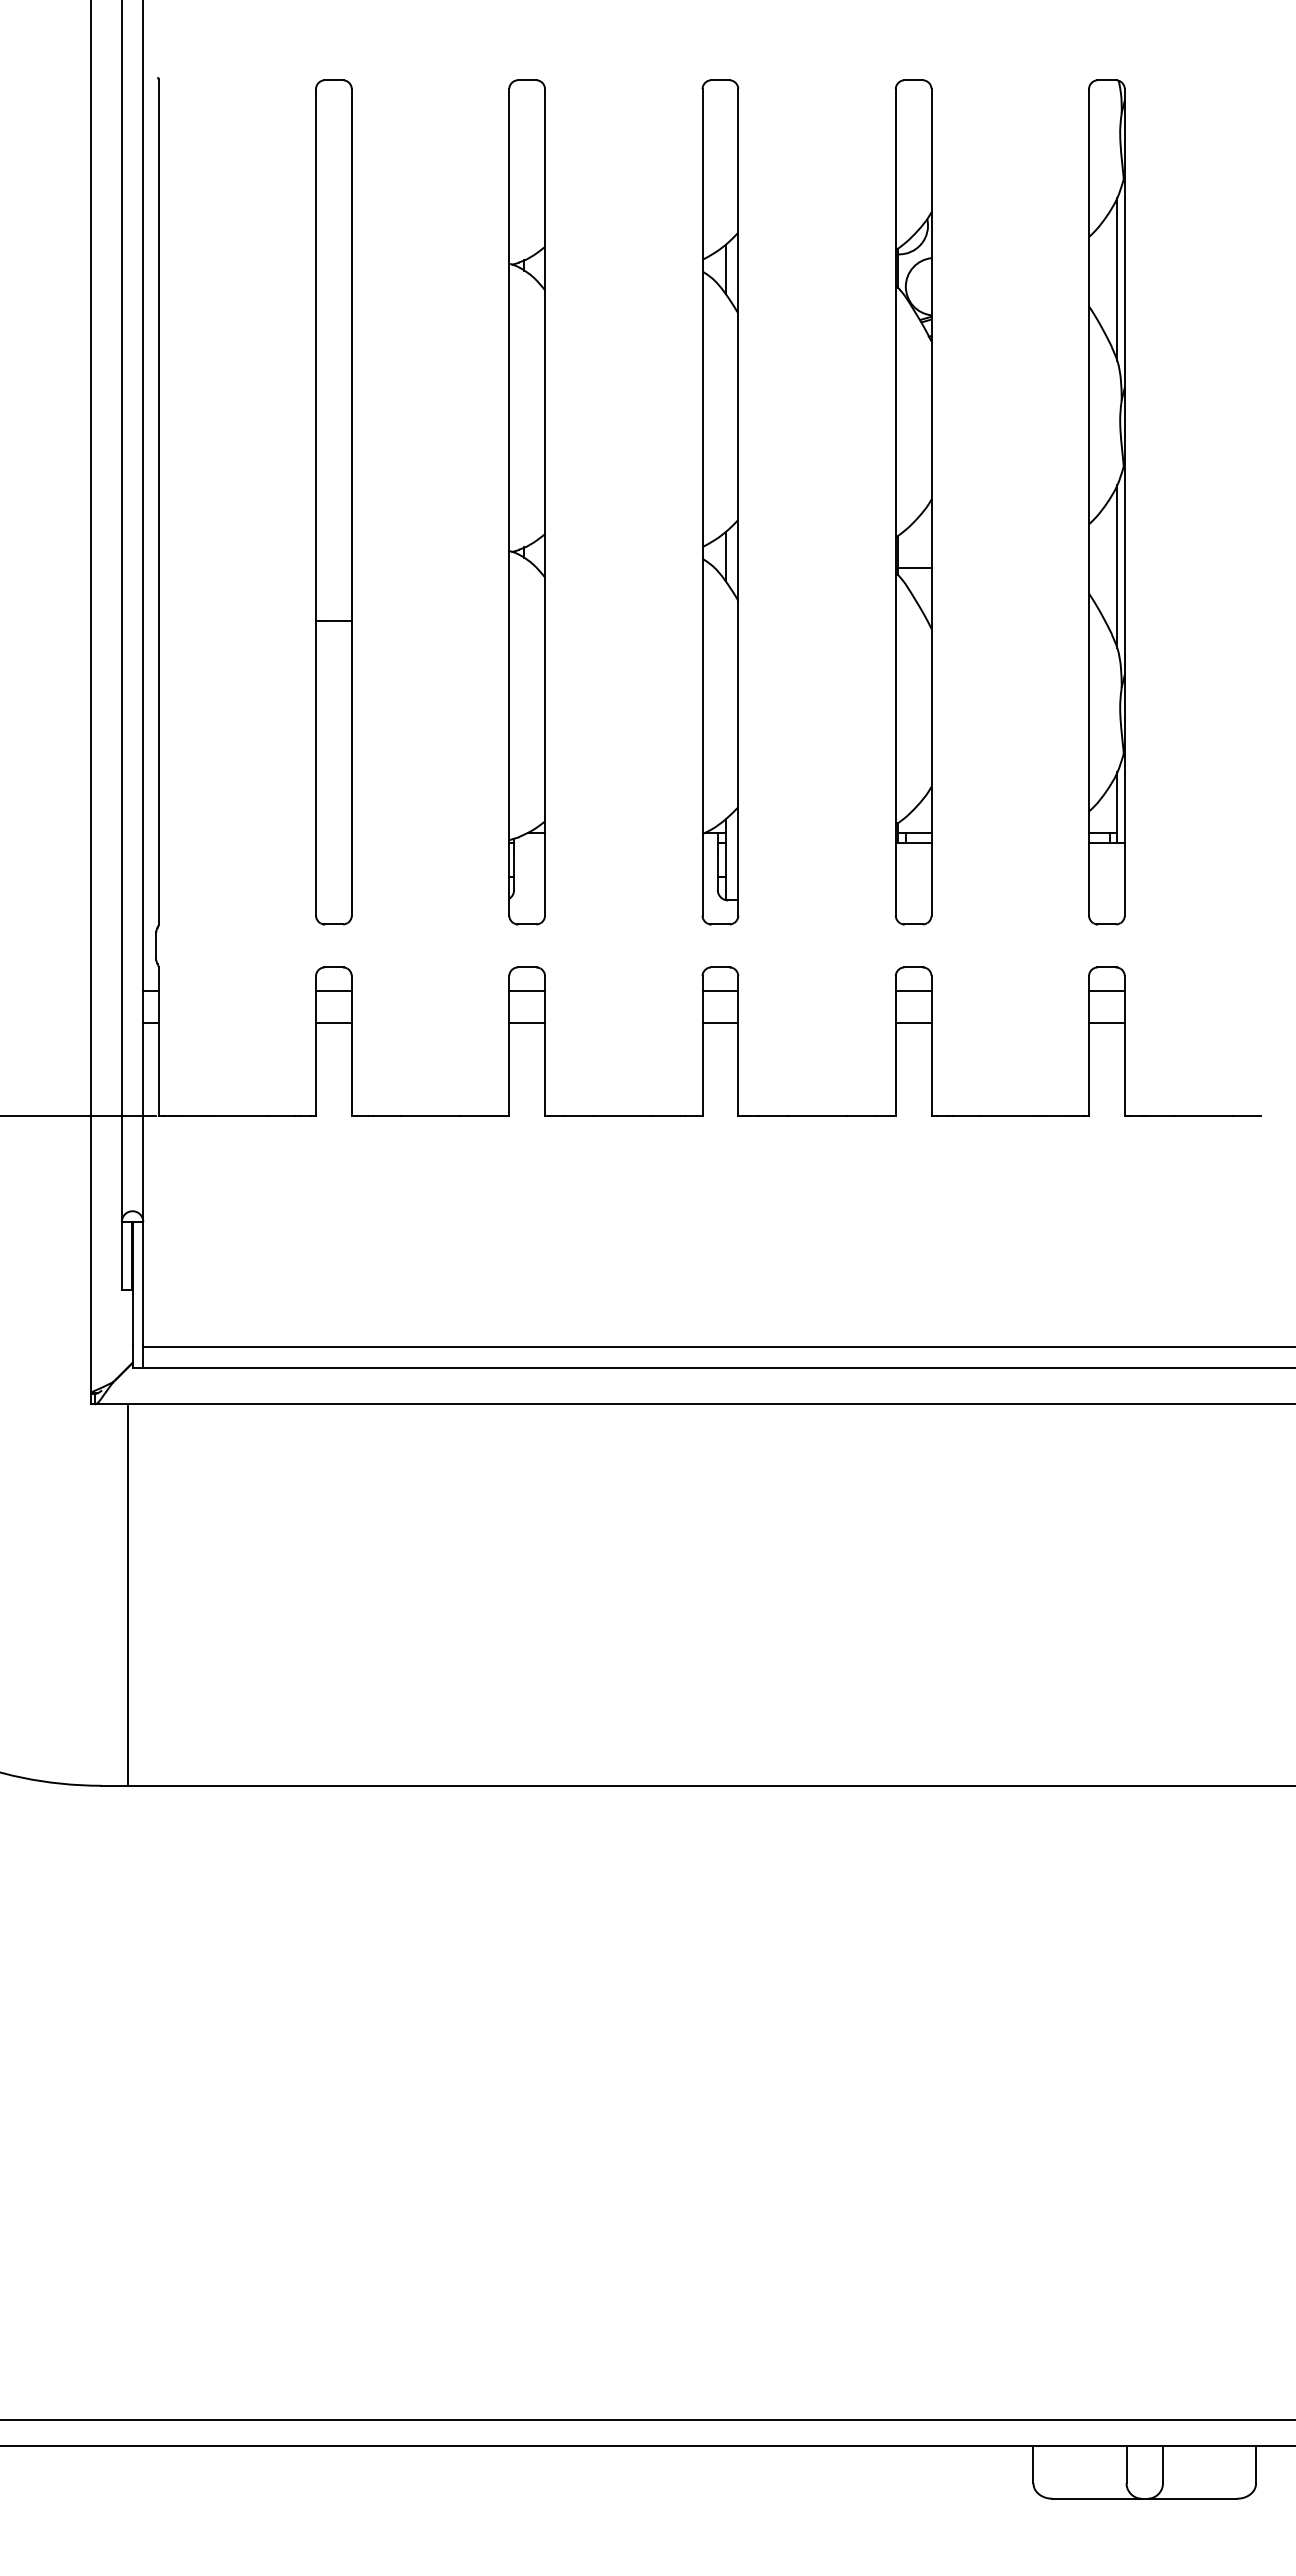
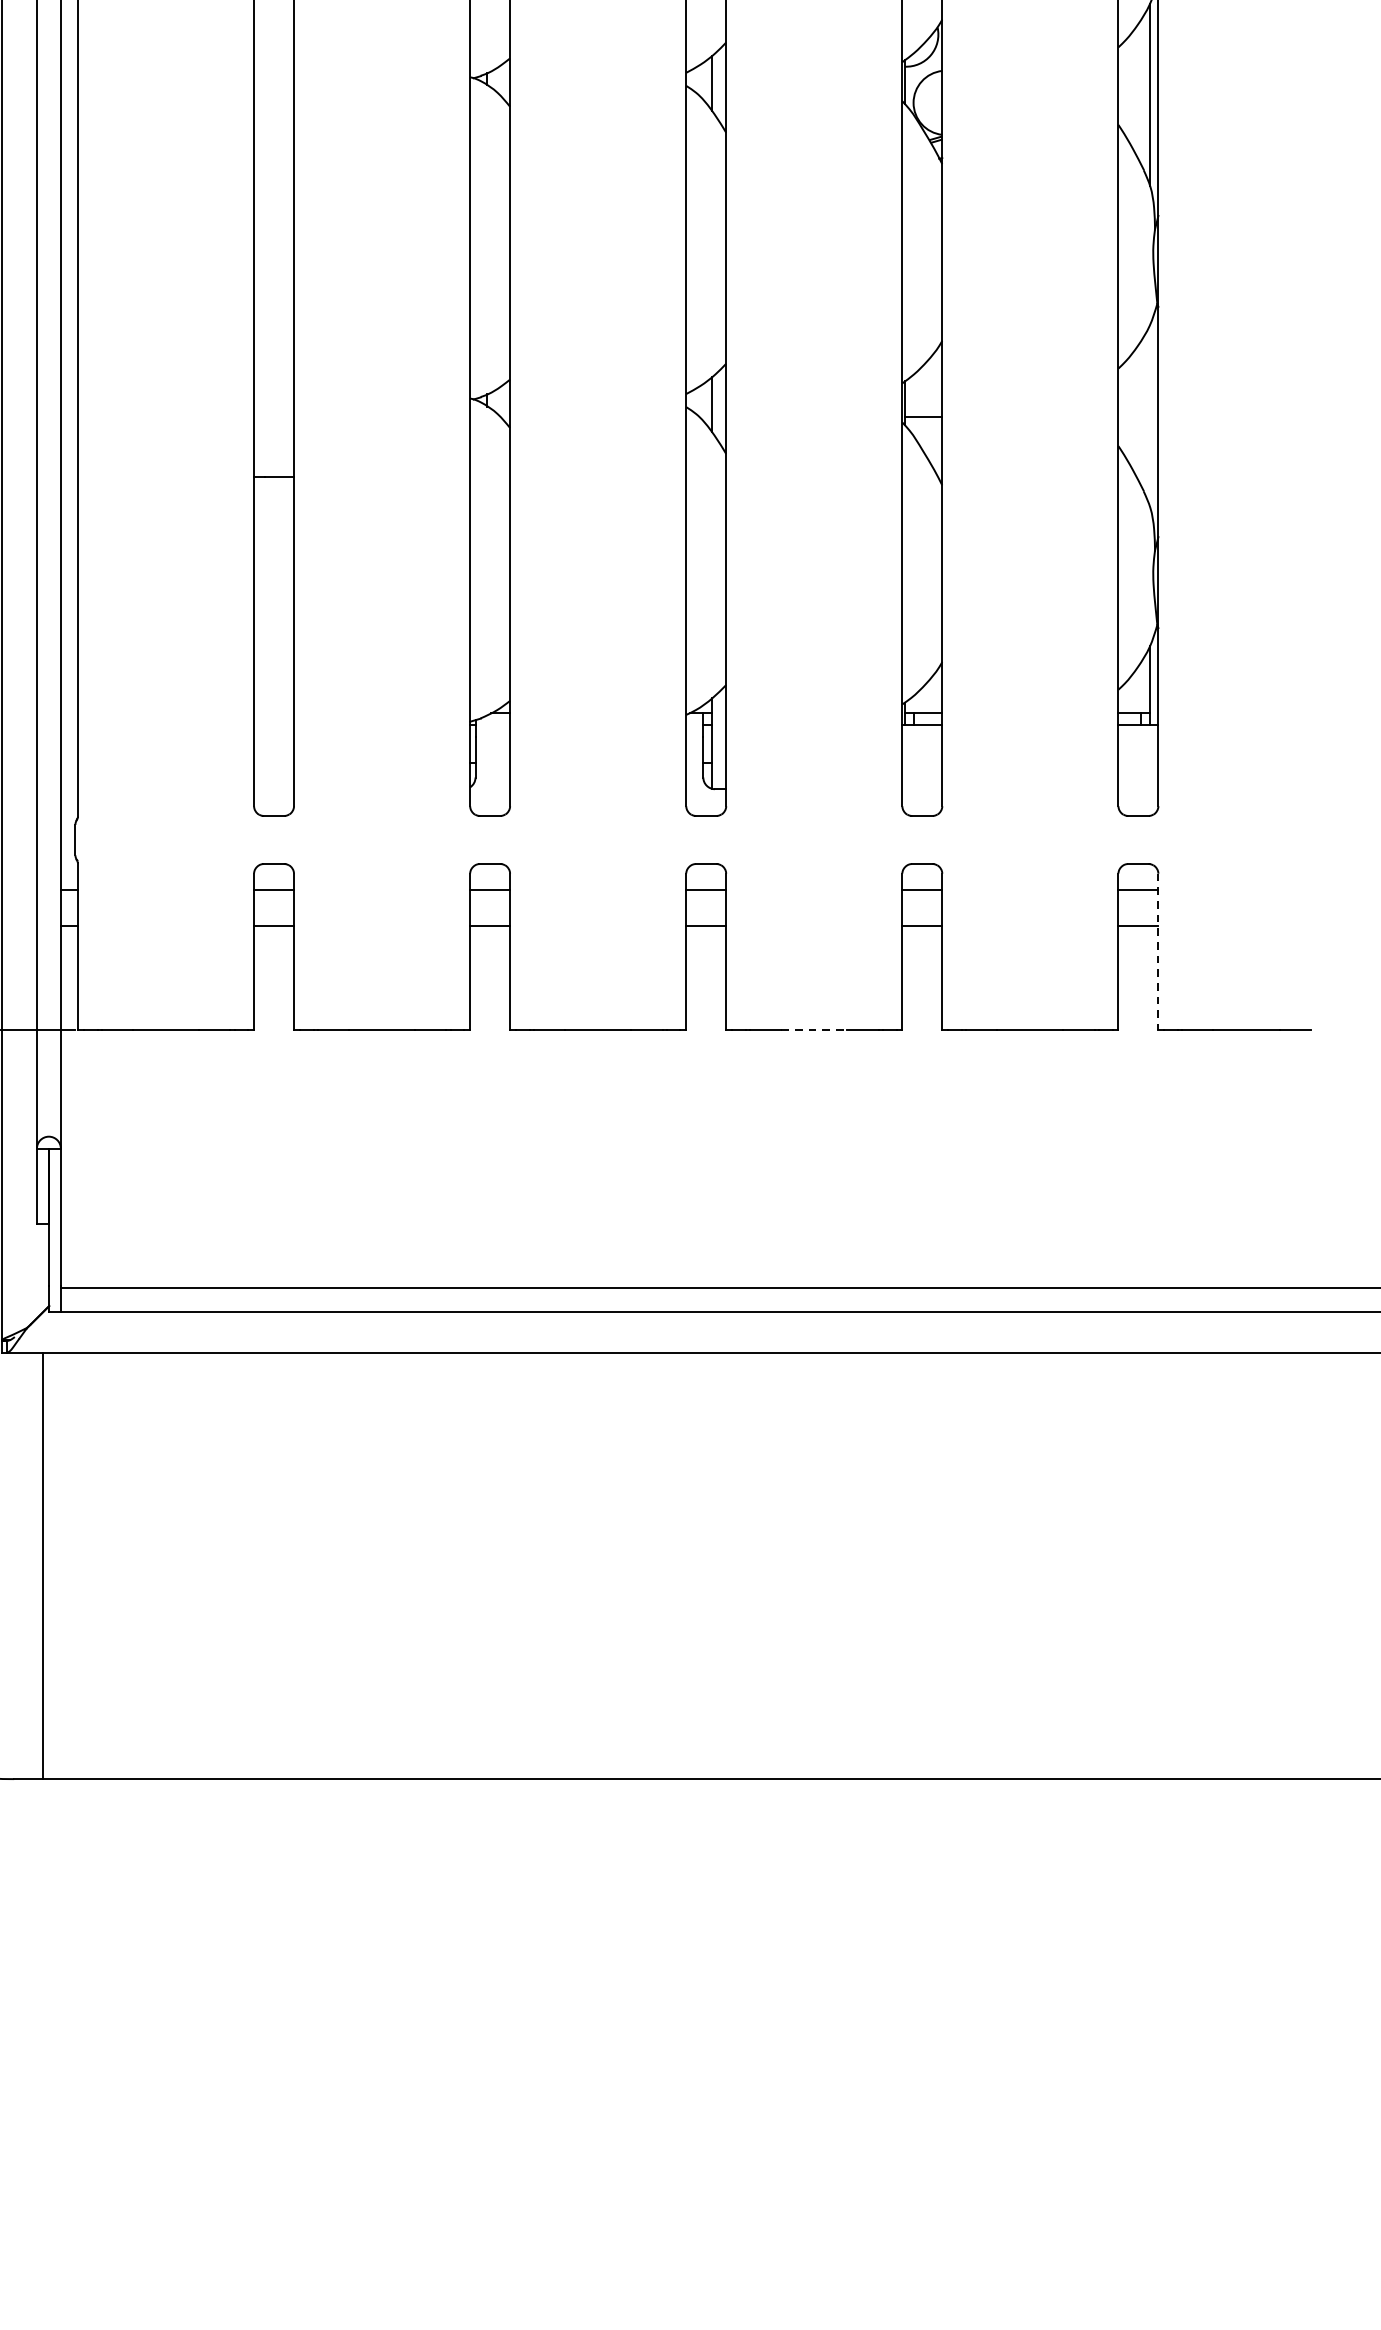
line: (1117, 566) -> (1150, 415), removed
line: (1124, 1045) -> (1158, 951), solid -> dashed
line: (817, 1115) -> (814, 1029), solid -> dashed

